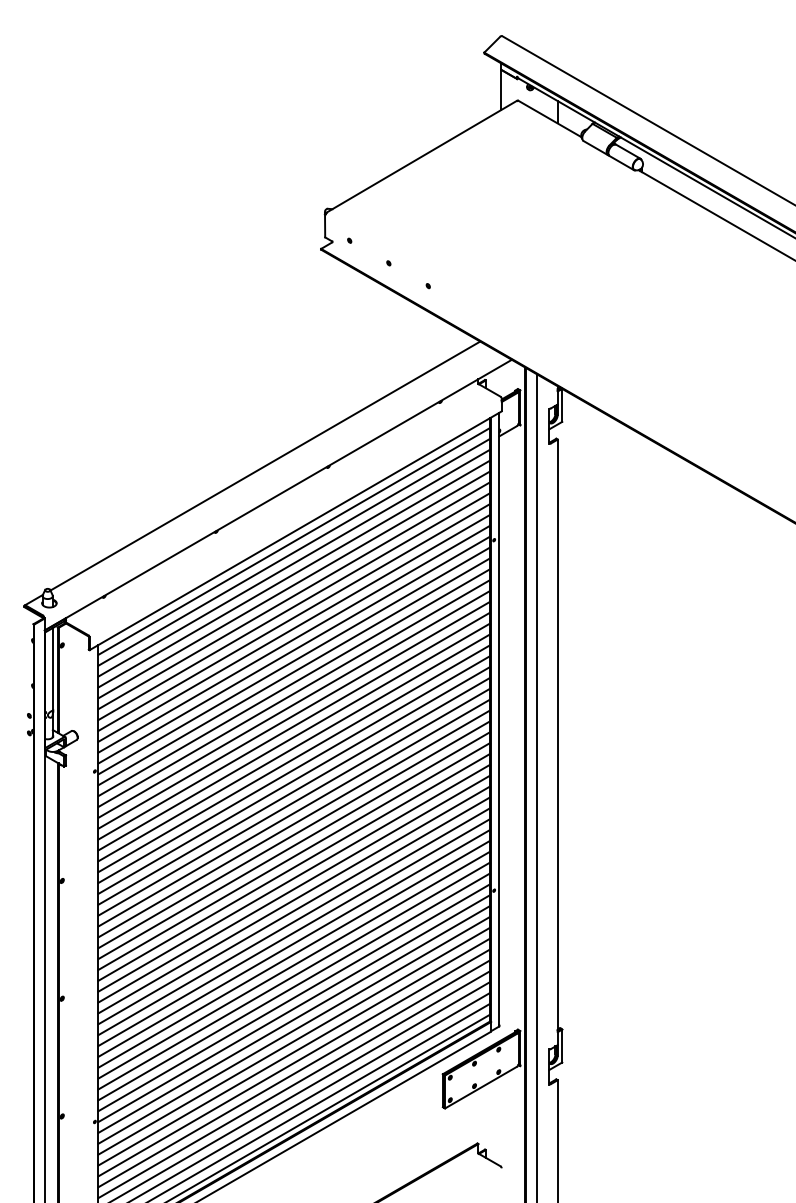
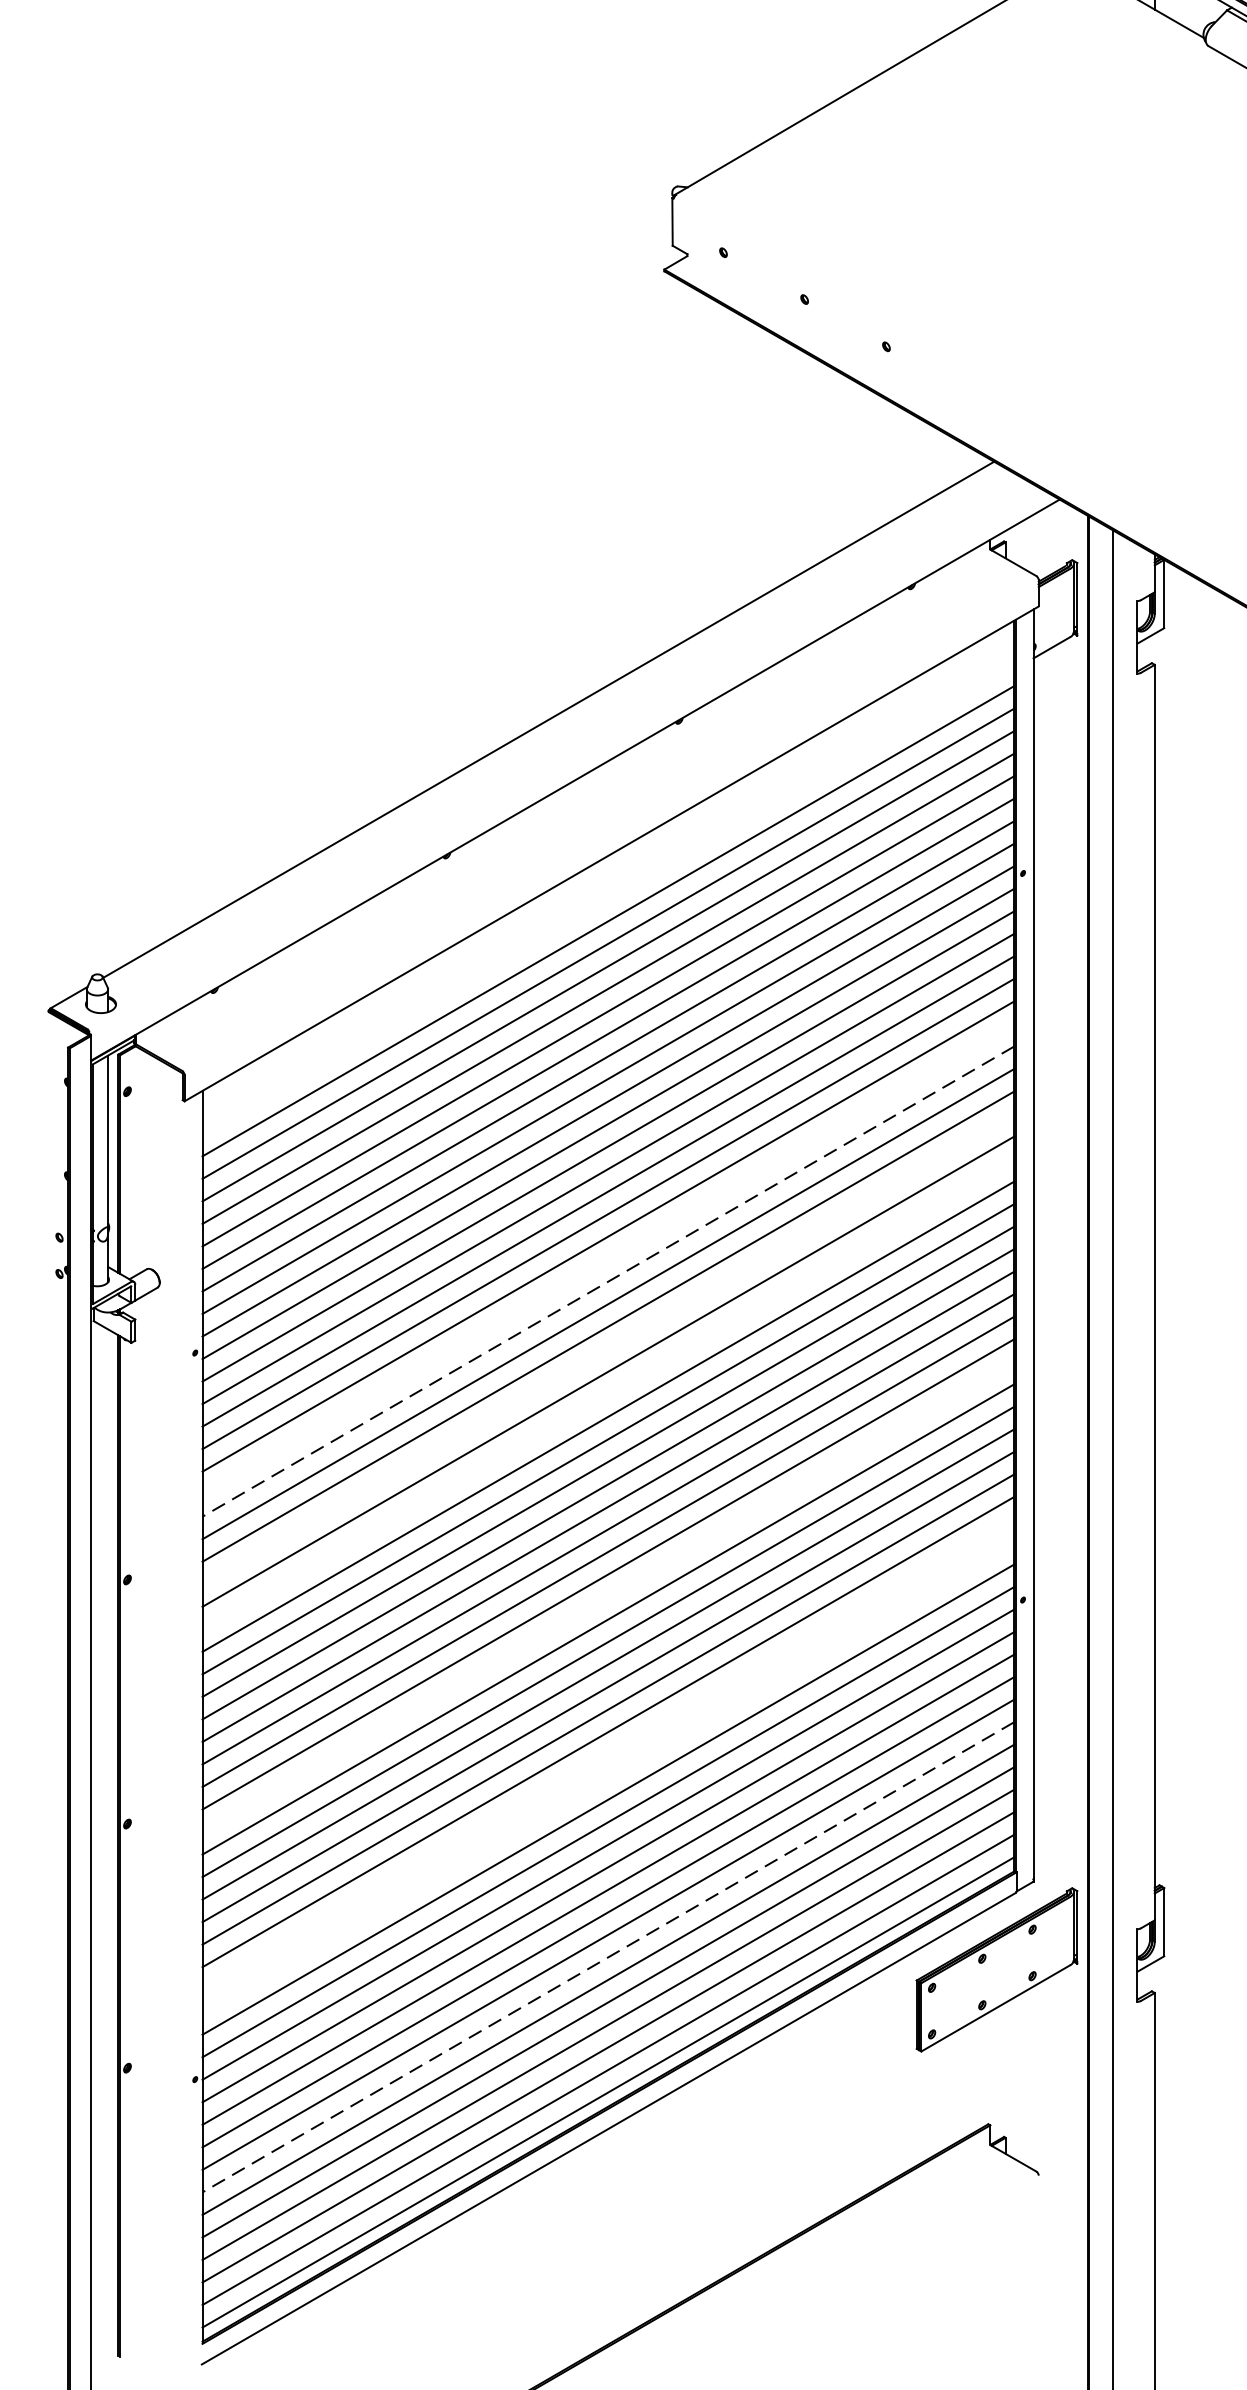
line: (293, 541) -> (606, 876), removed
line: (293, 551) -> (606, 896), removed
line: (293, 725) -> (606, 1257), removed
line: (293, 737) -> (606, 1282), solid -> dashed
line: (293, 769) -> (606, 1348), removed
line: (293, 790) -> (606, 1392), removed
line: (293, 888) -> (606, 1595), removed
line: (293, 964) -> (606, 1753), removed
line: (293, 975) -> (606, 1775), removed
line: (293, 1063) -> (606, 1958), solid -> dashed

